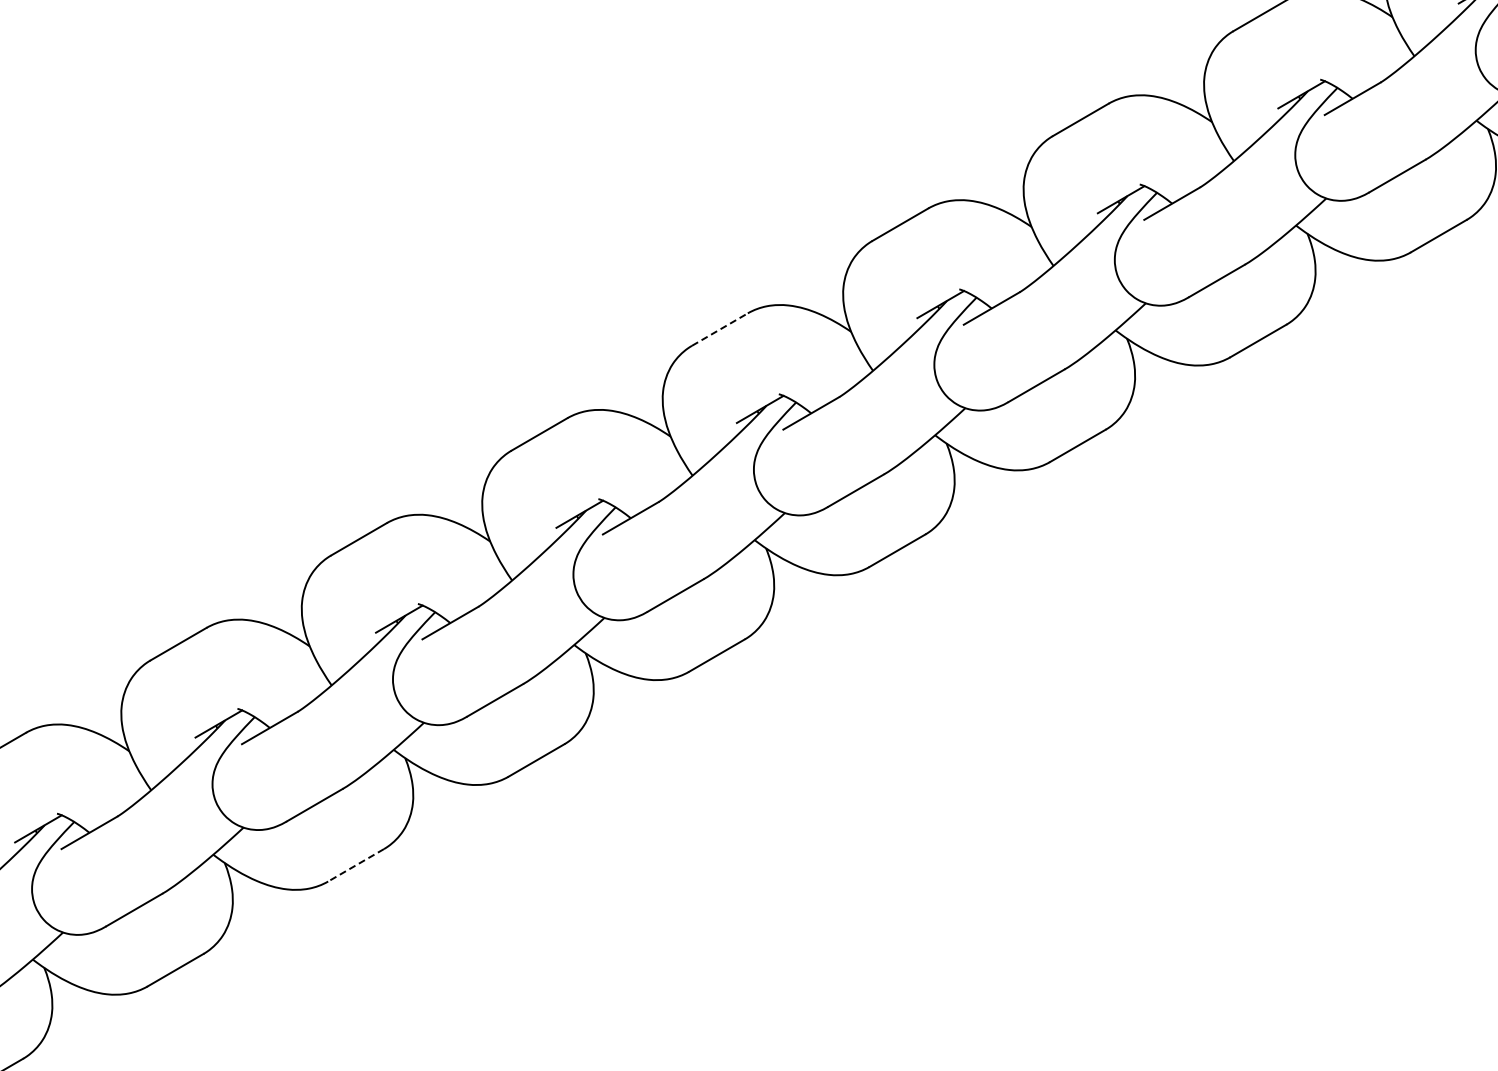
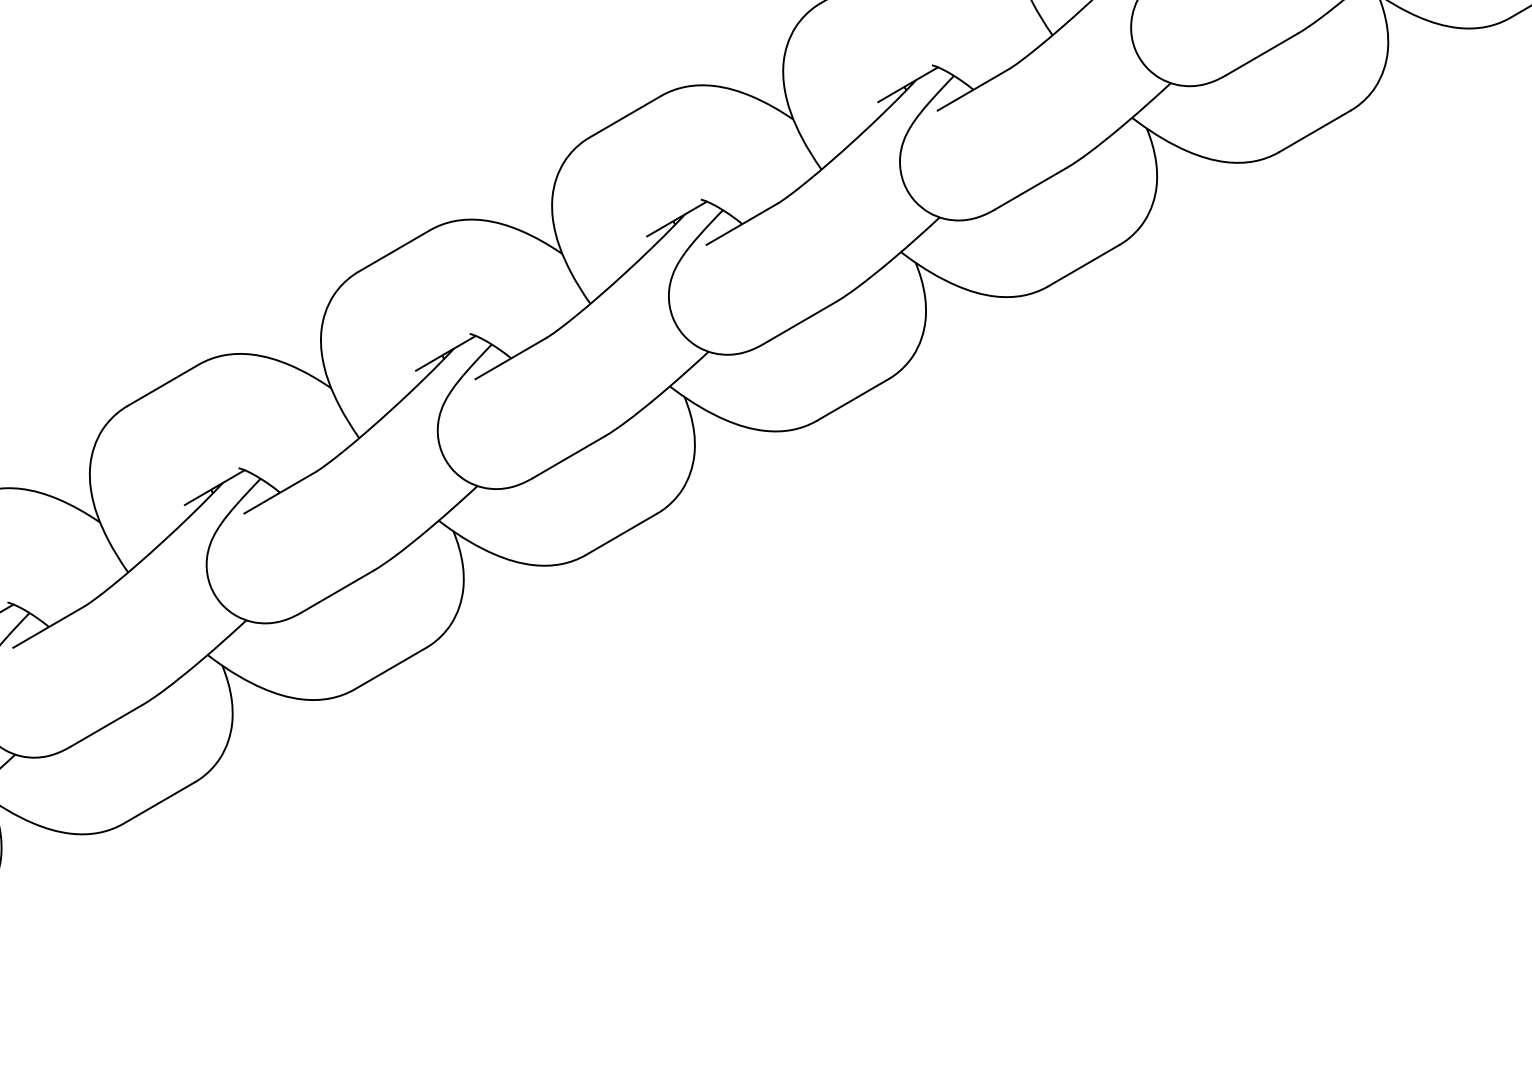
line: (720, 329) -> (626, 116), dashed -> solid
line: (355, 865) -> (158, 803), dashed -> solid

